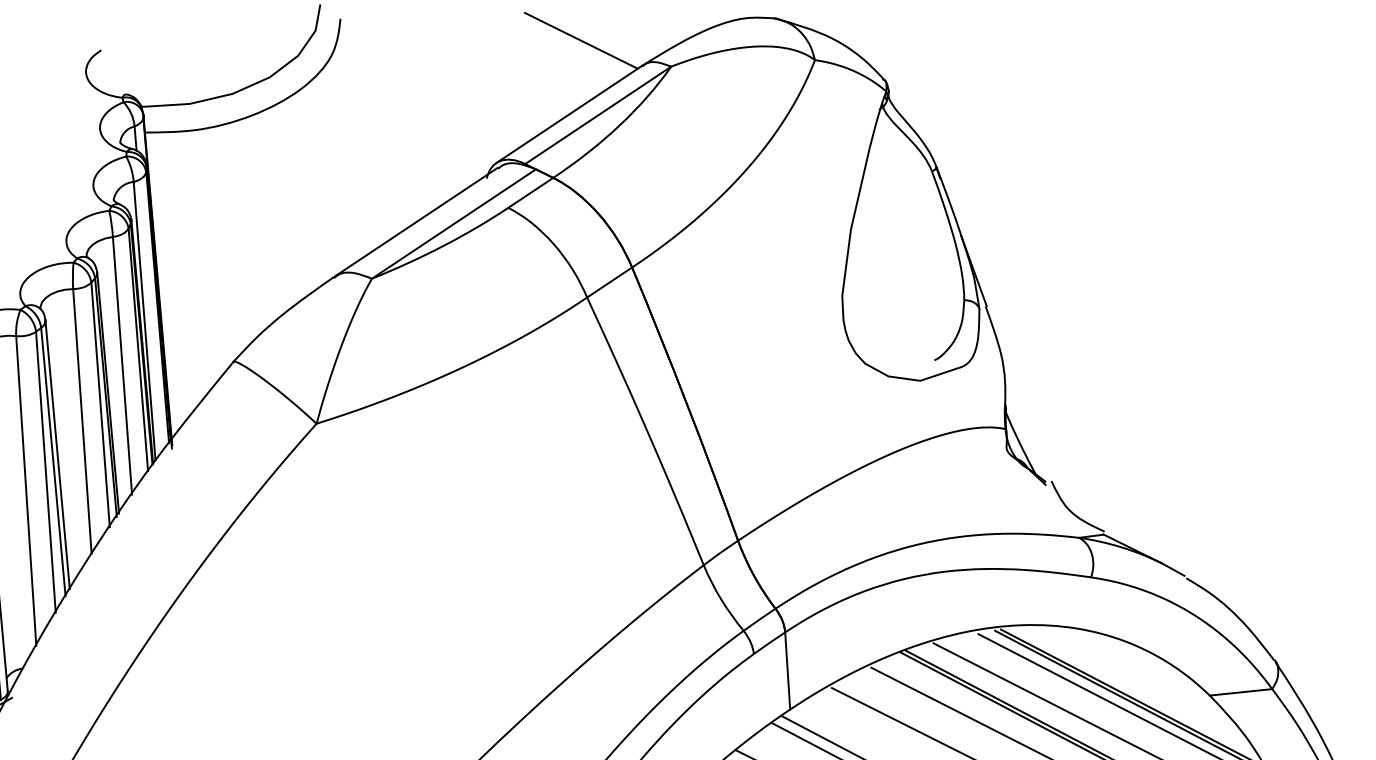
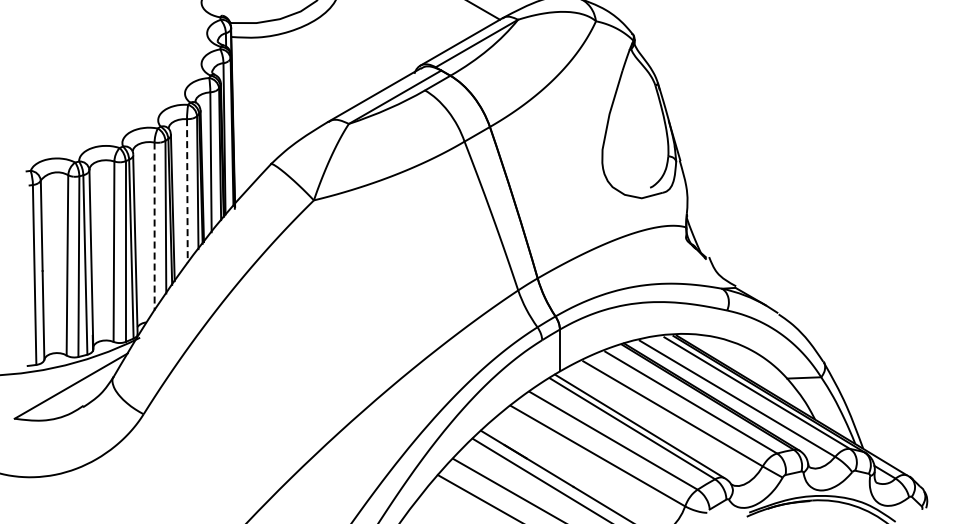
line: (82, 422) -> (187, 191), solid -> dashed
line: (26, 492) -> (154, 227), solid -> dashed

